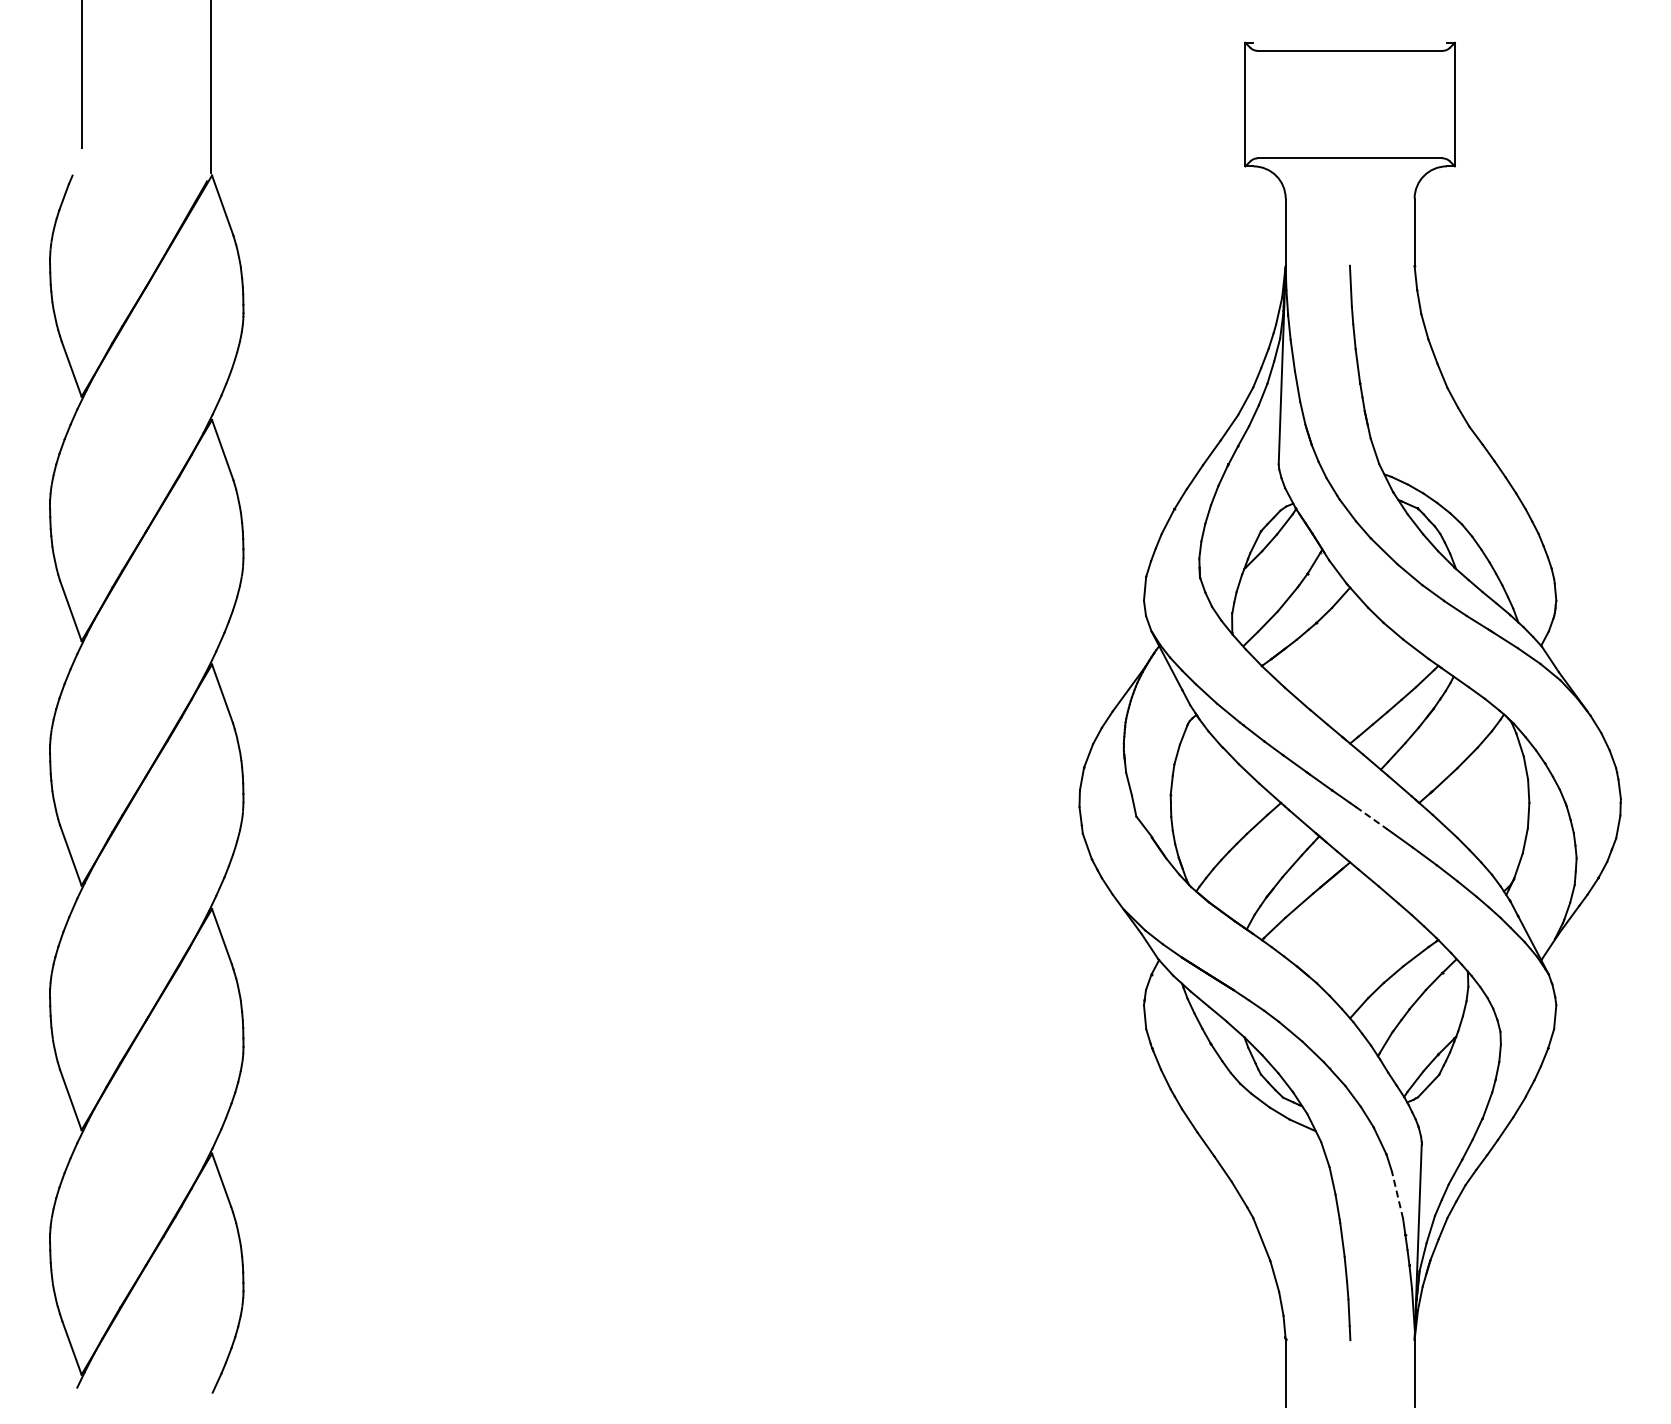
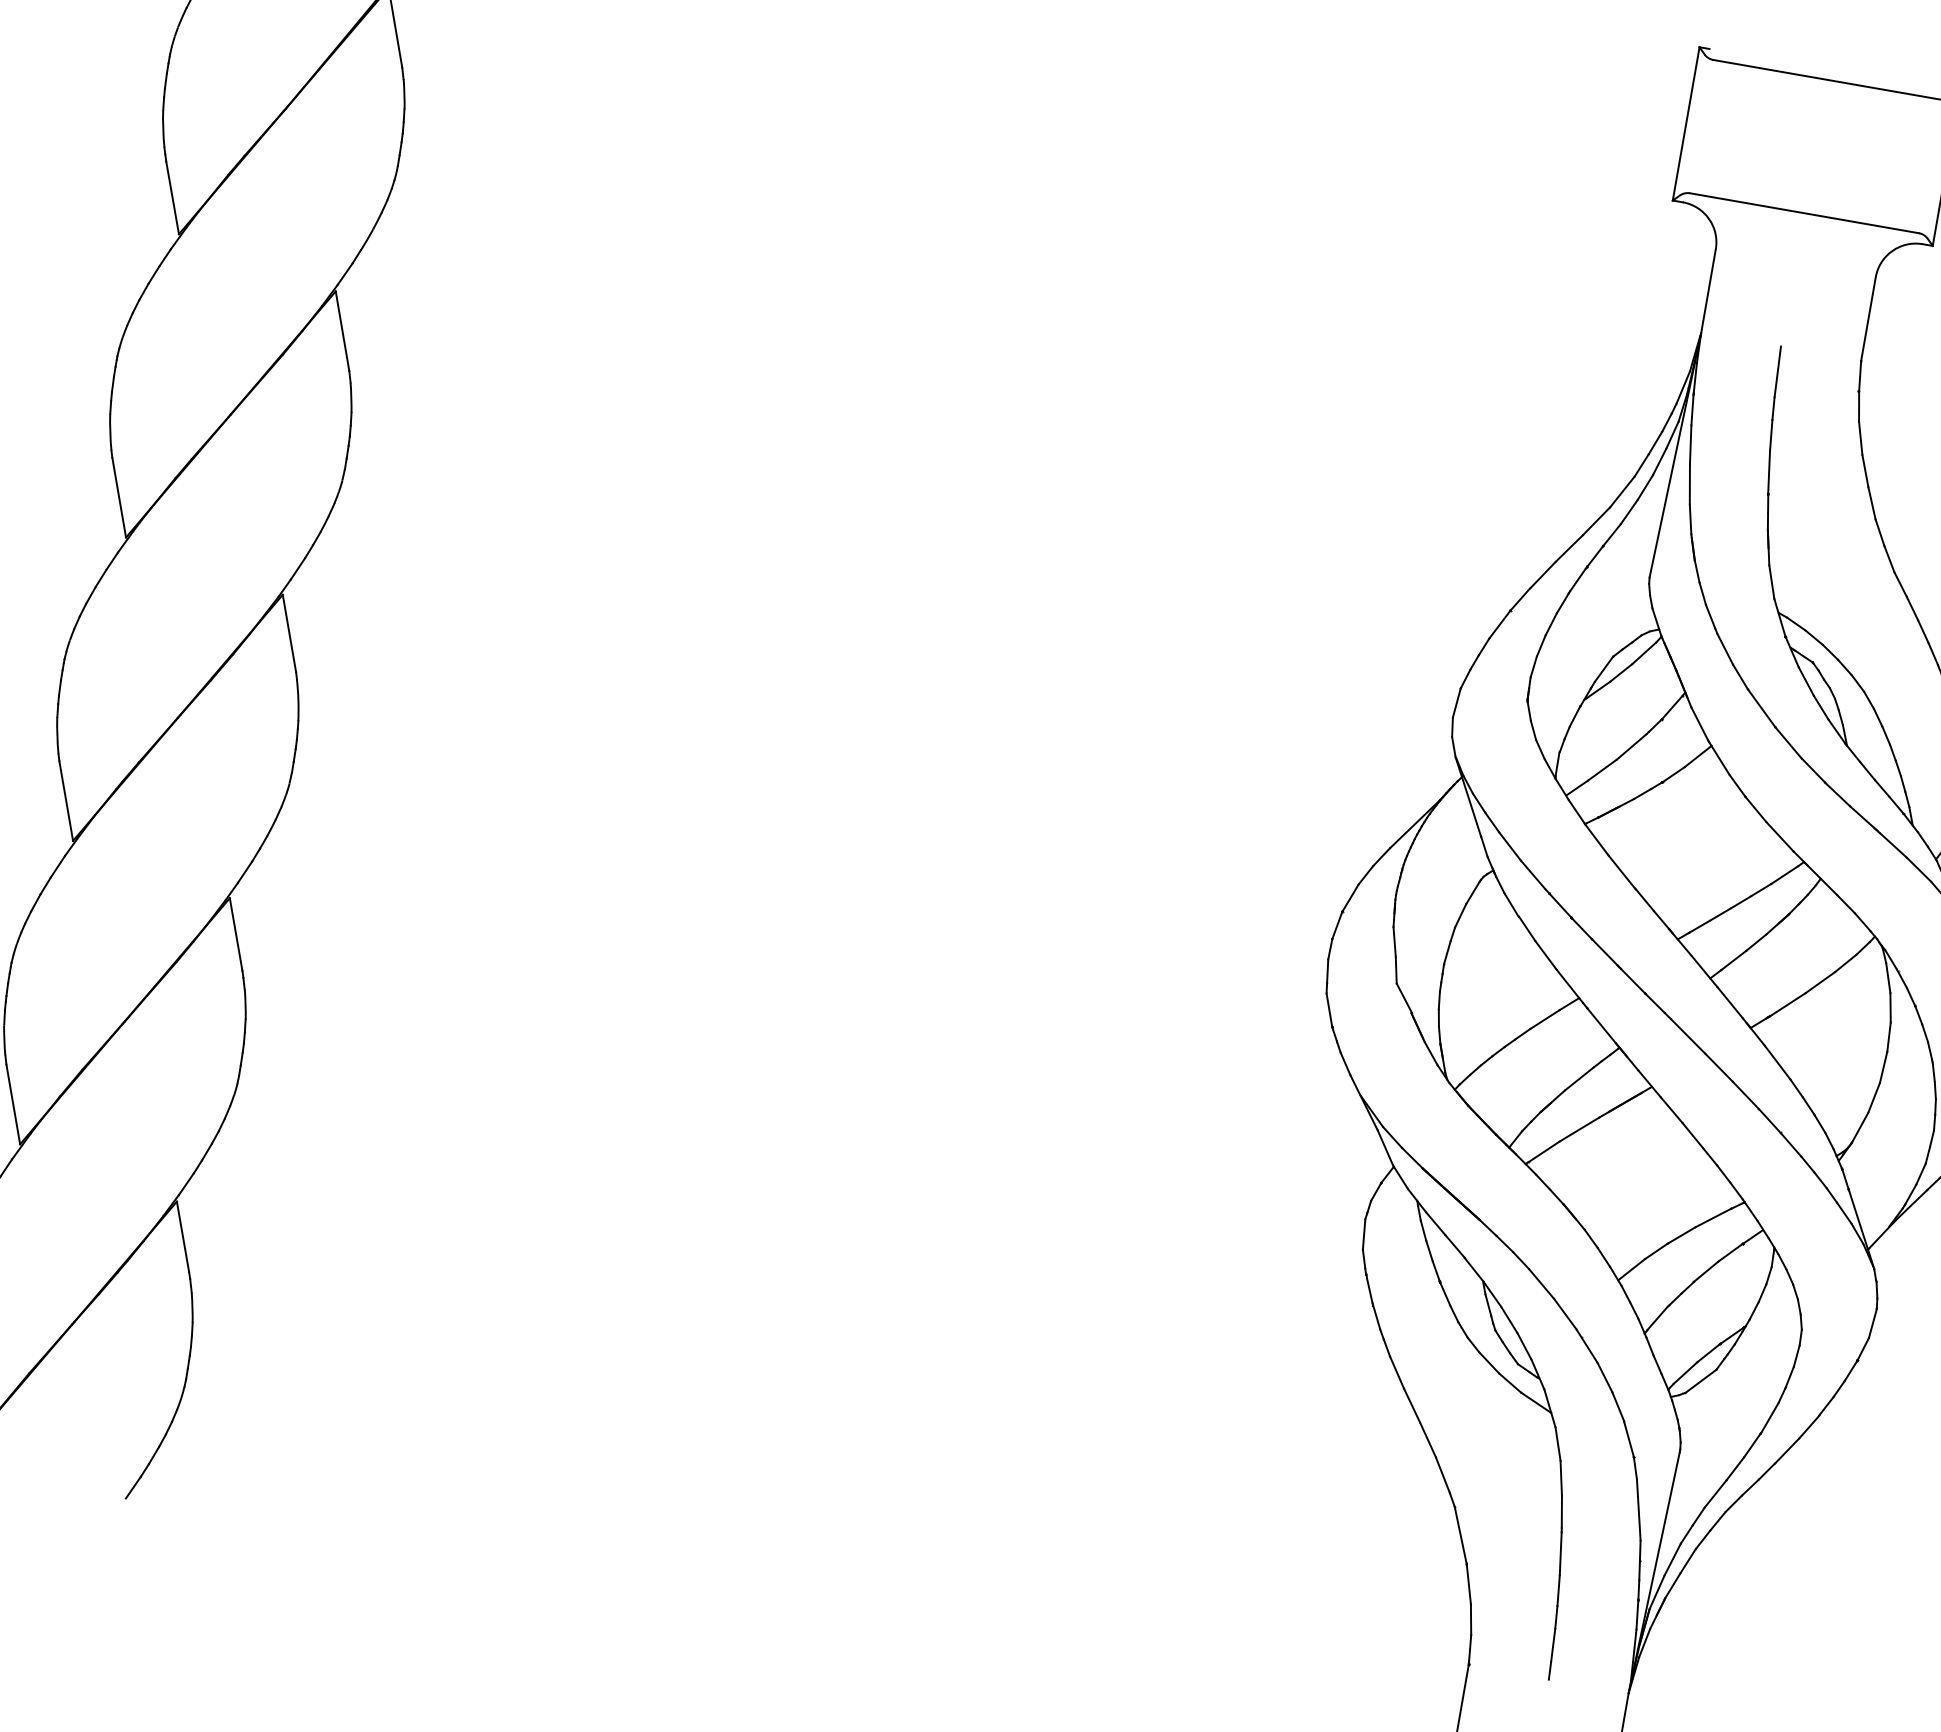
line: (1371, 818) -> (1688, 1036), dashed -> solid
line: (1397, 1194) -> (1638, 1509), dashed -> solid

